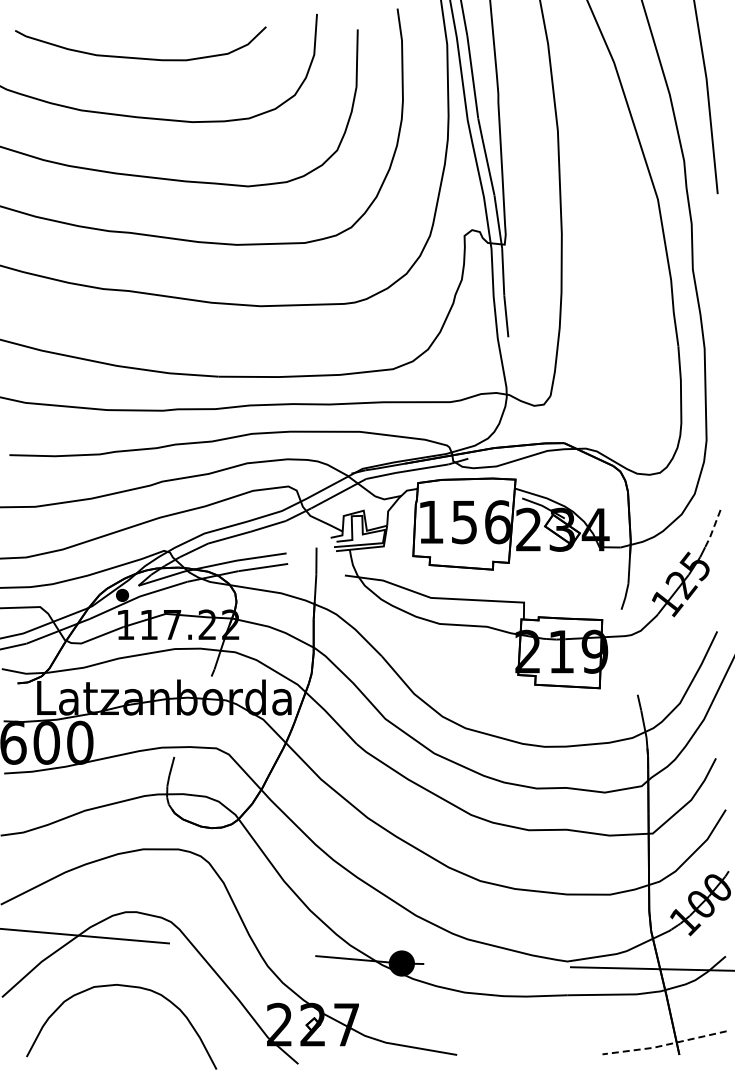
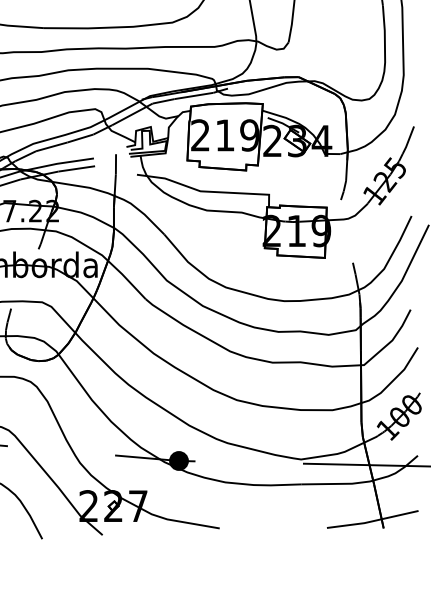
text: (464, 522) -> (225, 135), 156 -> 219
line: (712, 529) -> (408, 140), dashed -> solid
line: (663, 1045) -> (371, 521), dashed -> solid

